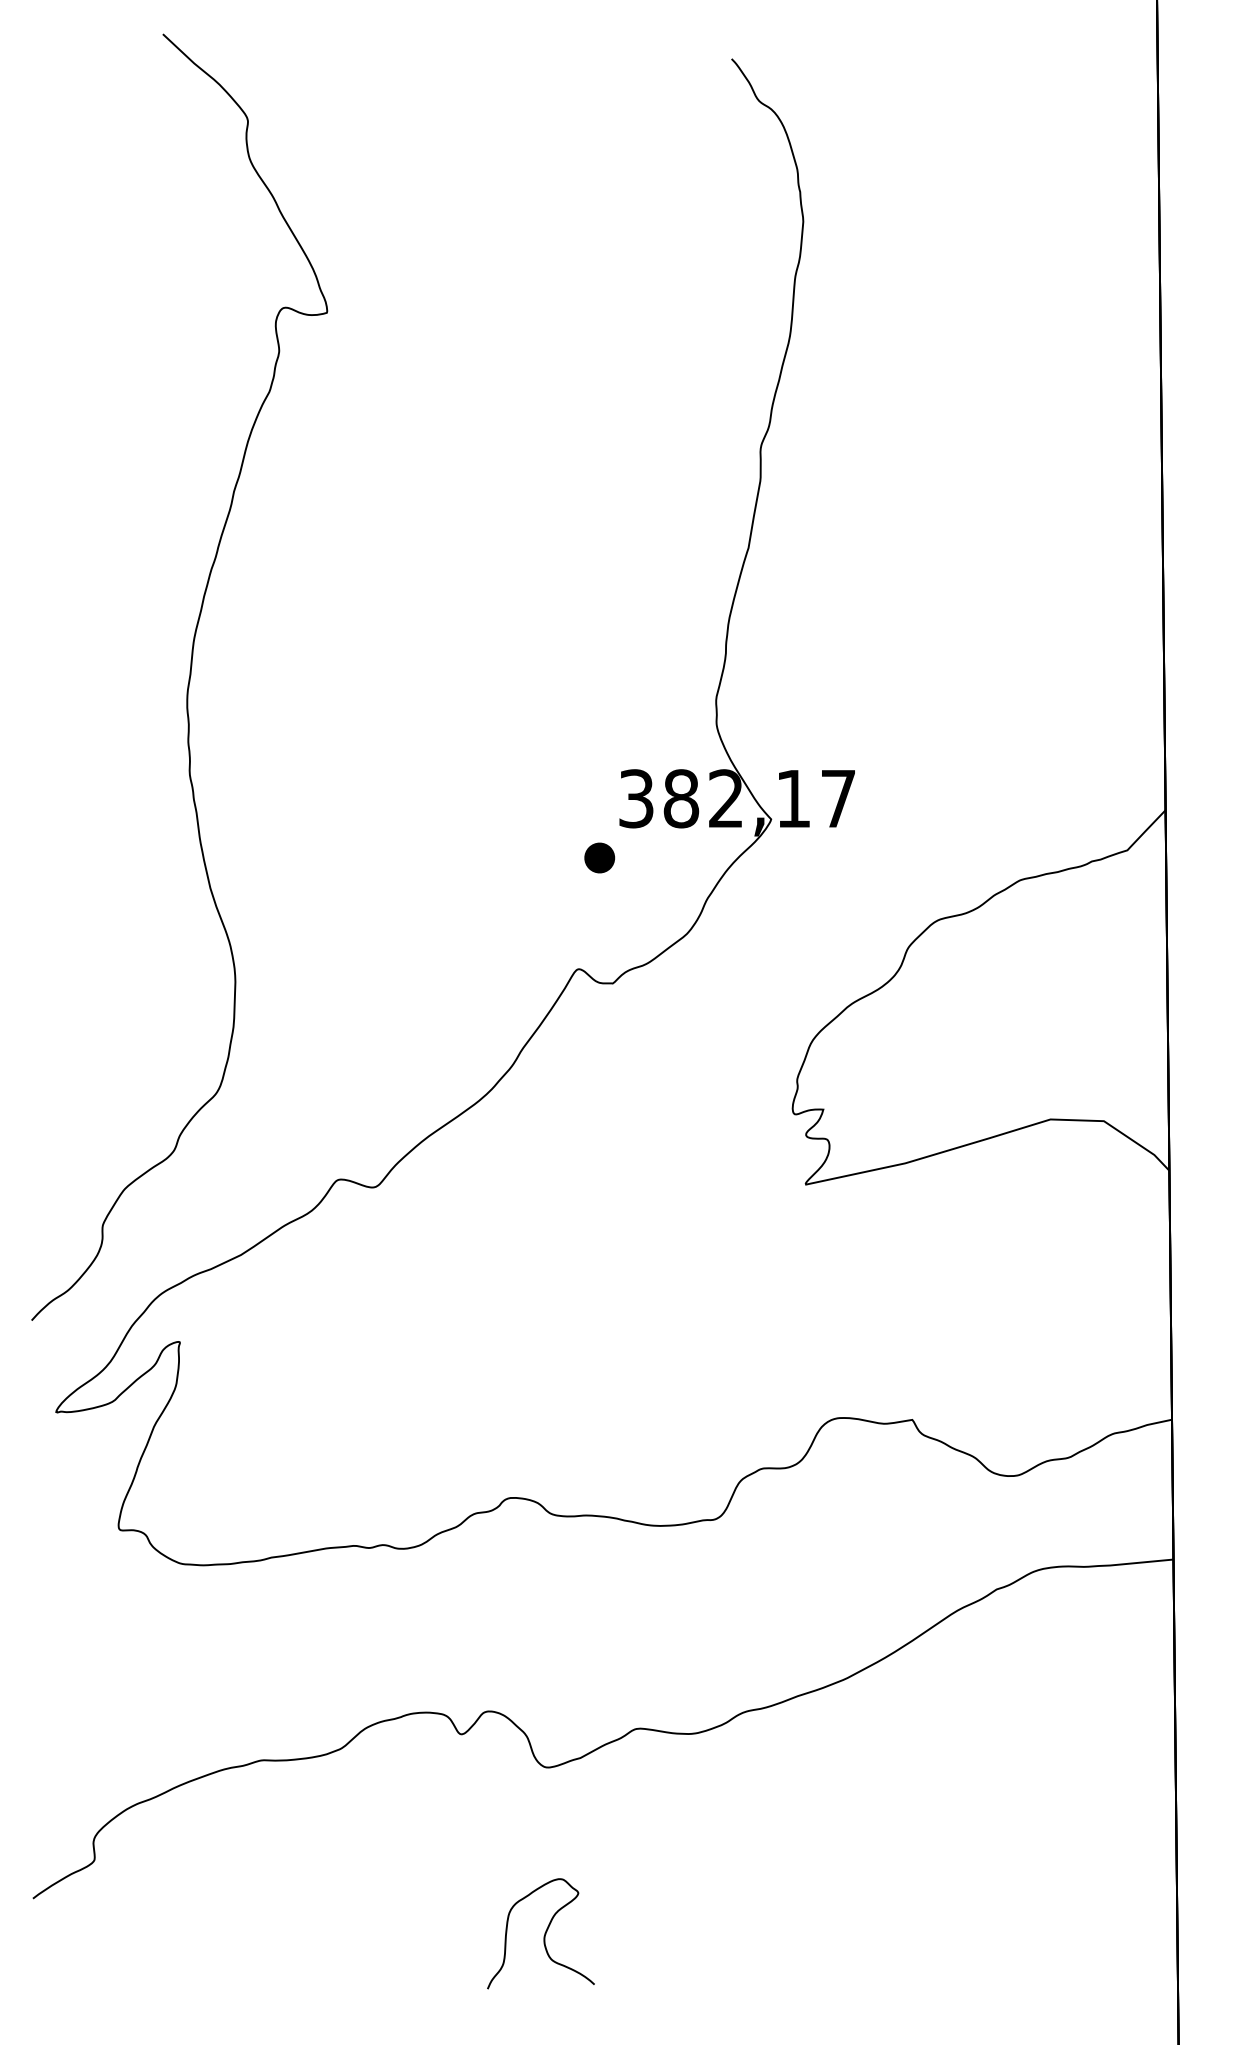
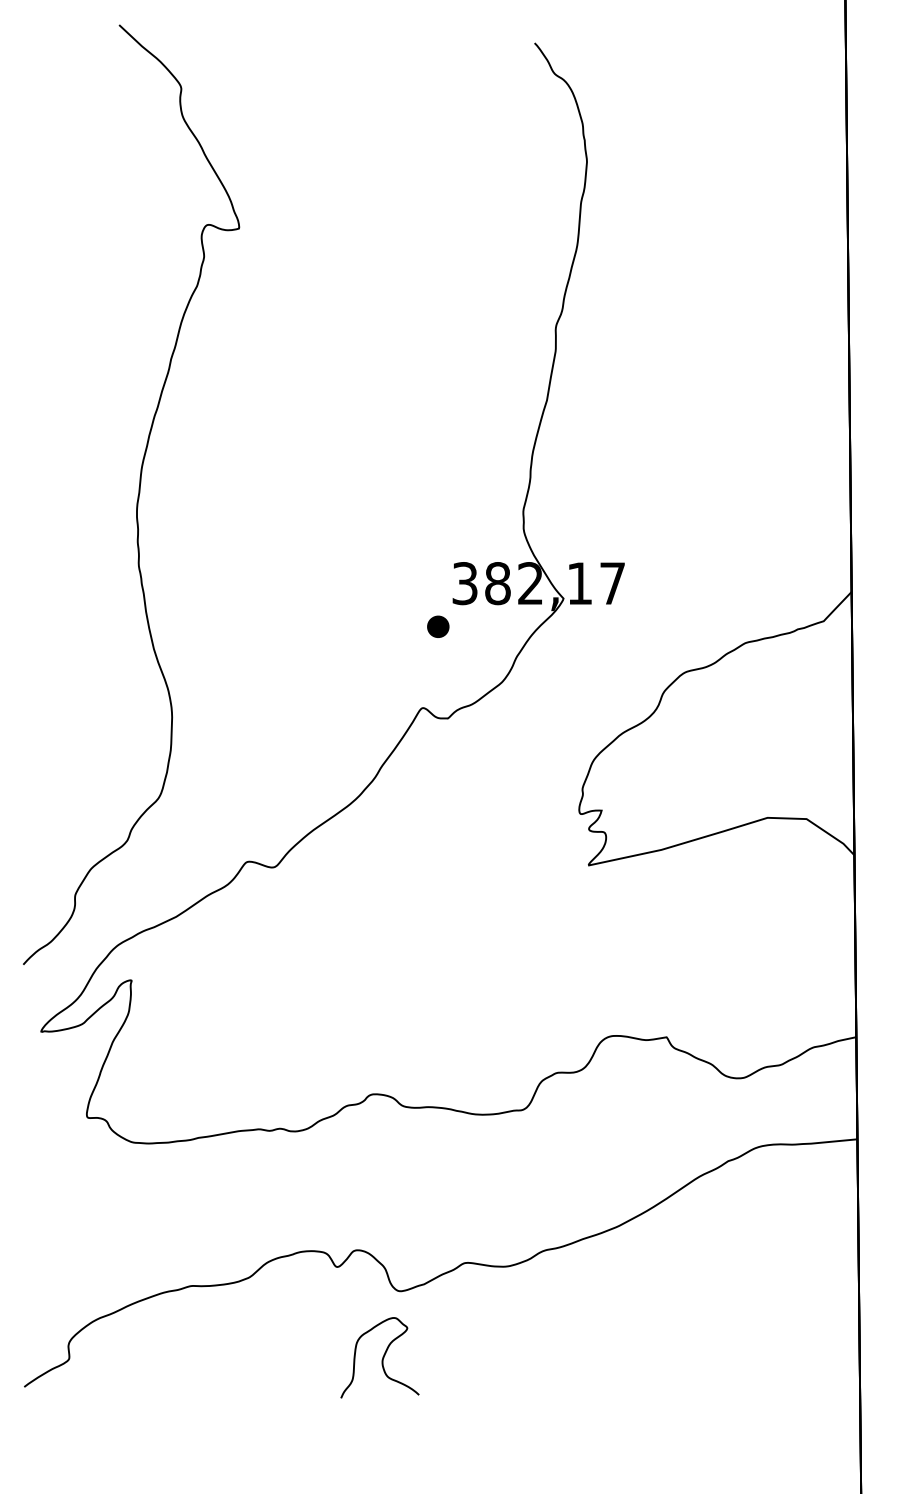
part: (540, 1933) -> (379, 1357), moved

